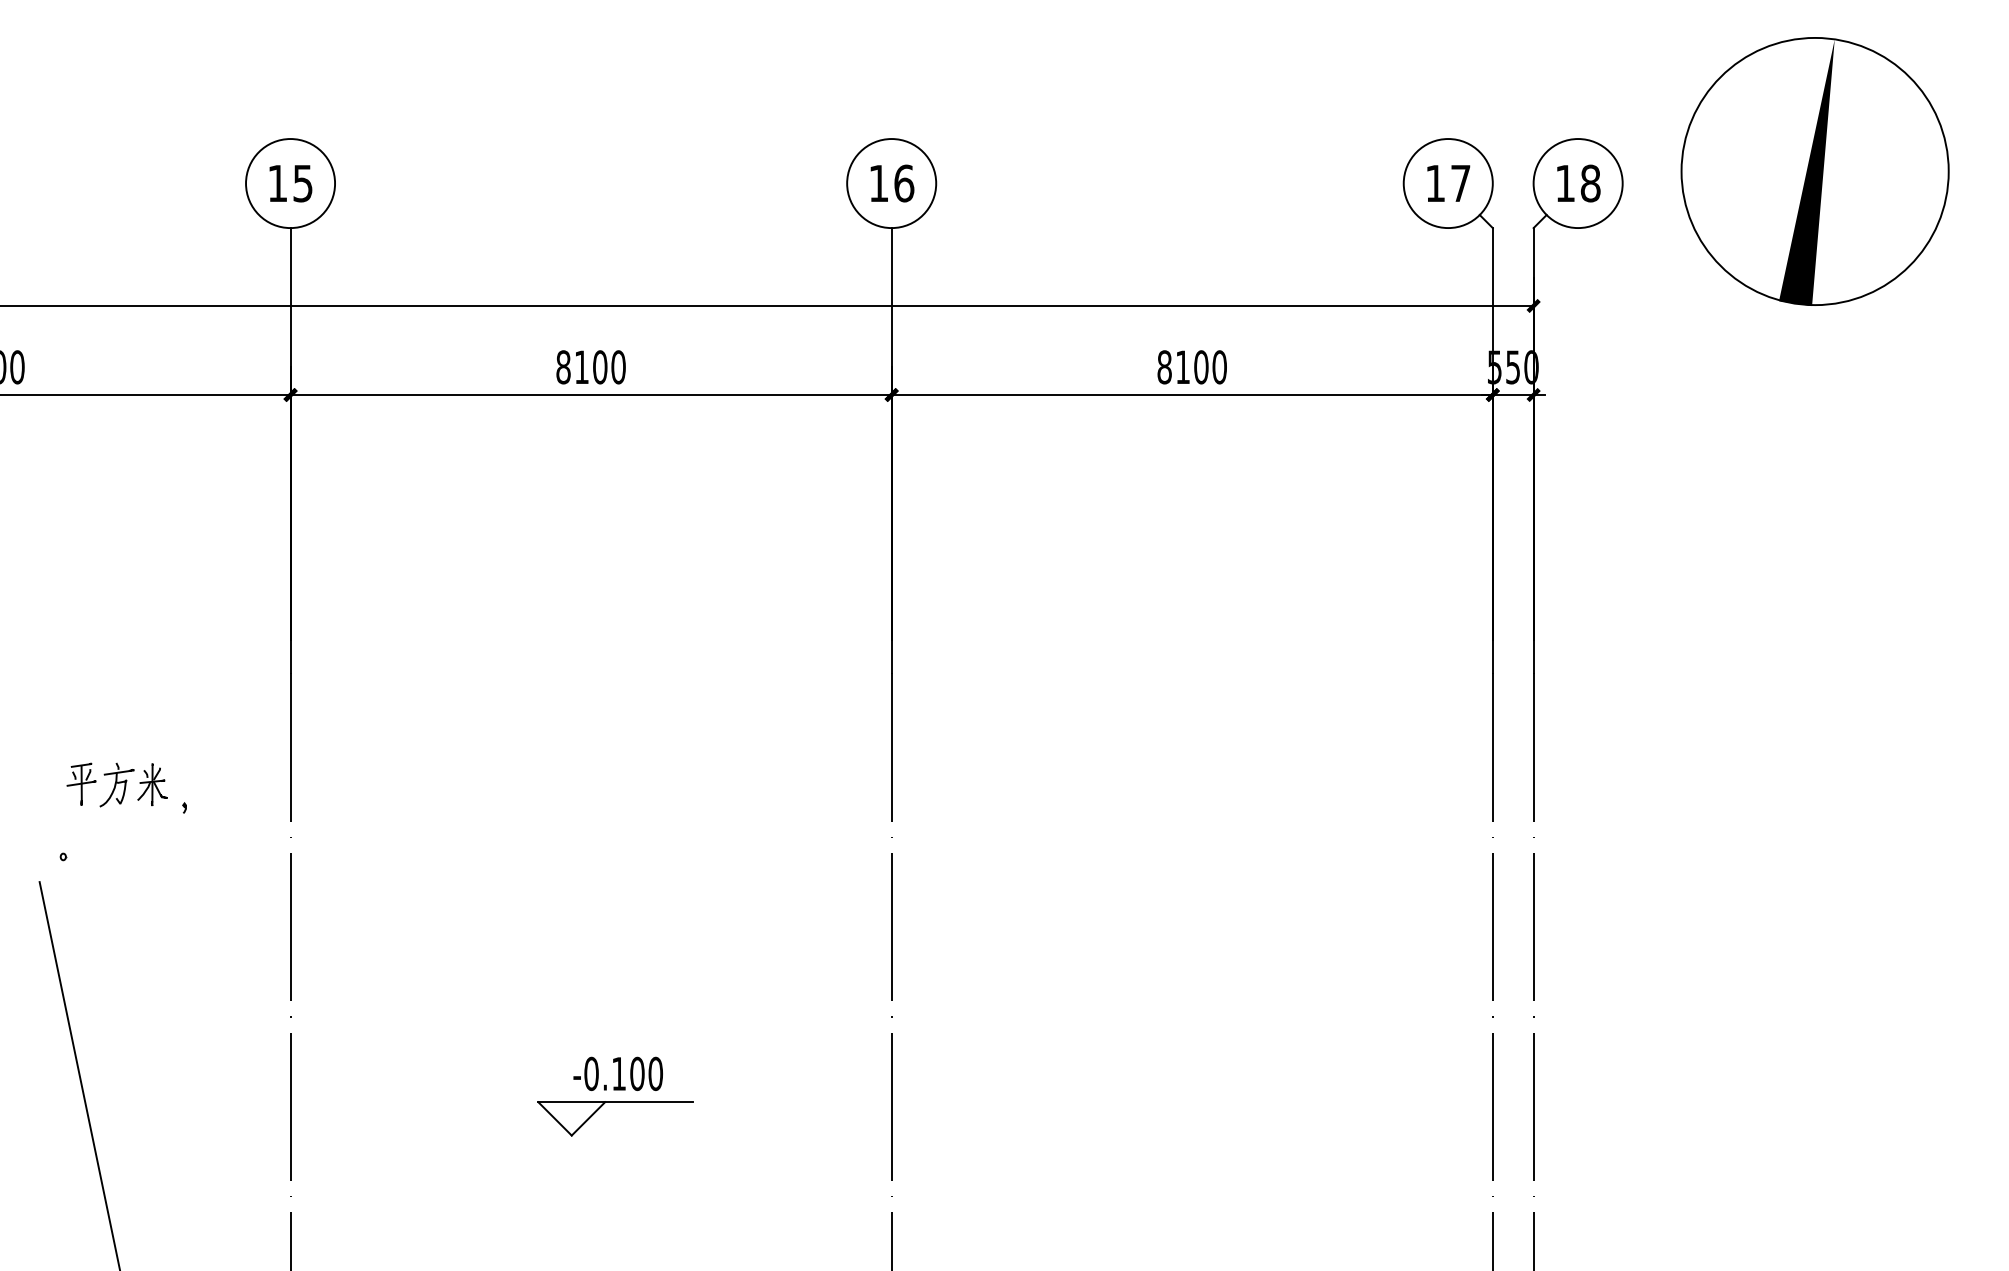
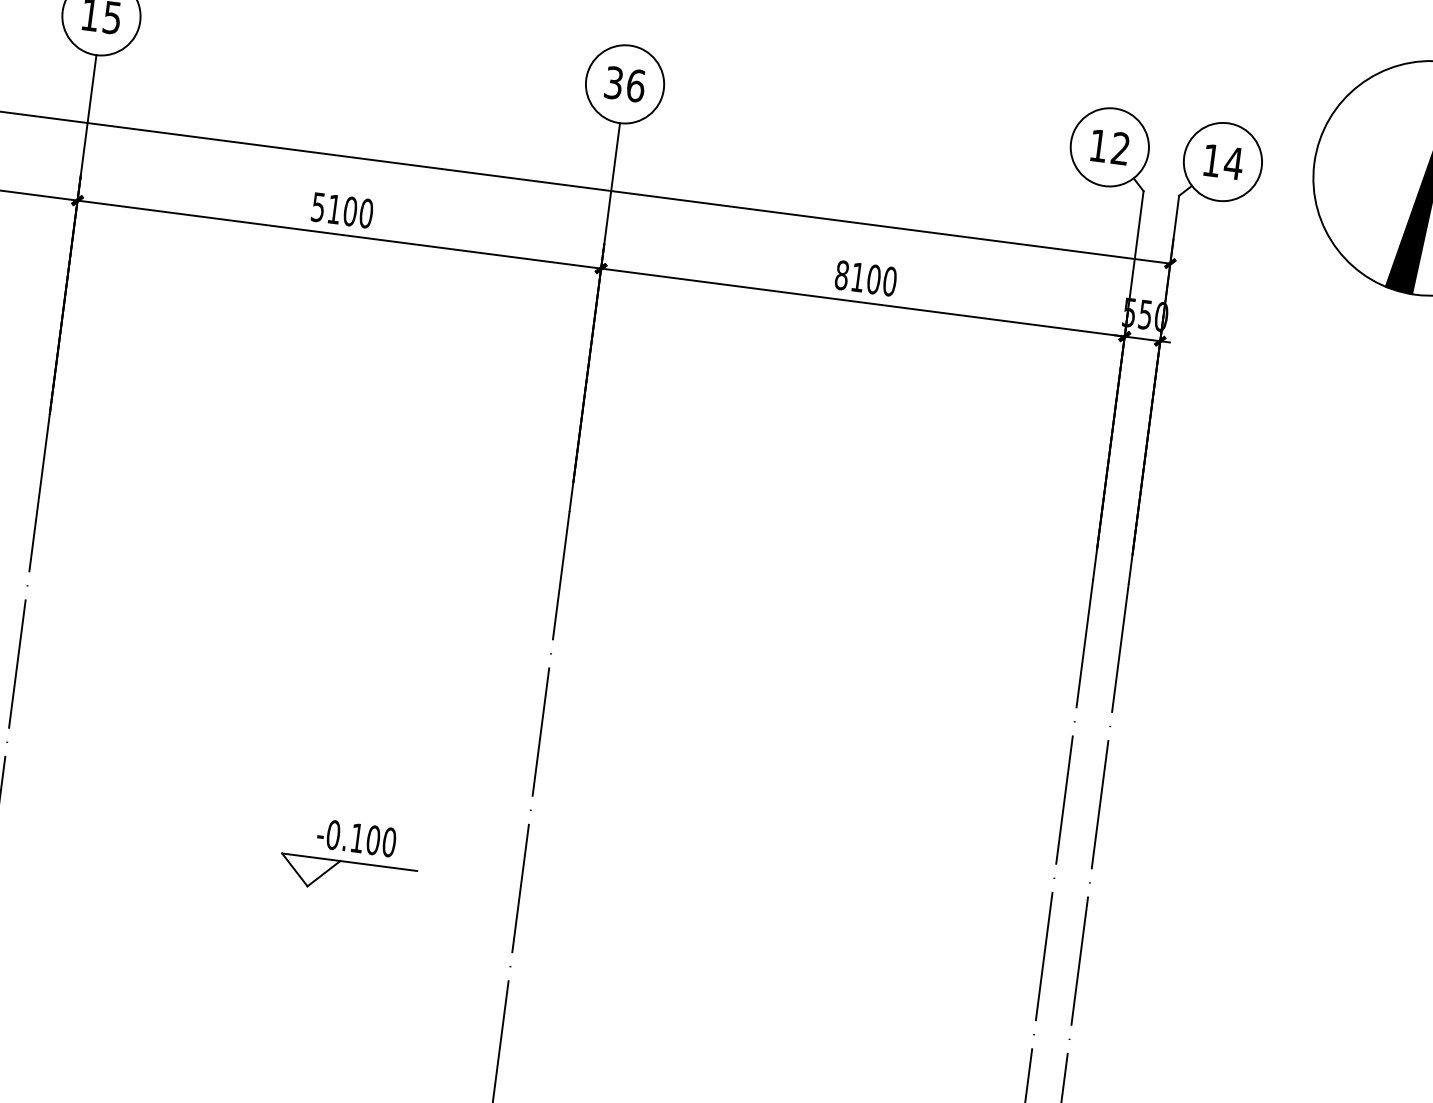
text: (1460, 182) -> (1120, 147), 17 -> 12
text: (878, 183) -> (613, 82), 16 -> 36
text: (1590, 183) -> (1233, 163), 18 -> 14
text: (563, 367) -> (318, 207), 8100 -> 5100
text: (617, 1073) -> (356, 837), moved
part: (615, 1102) -> (349, 862), moved

